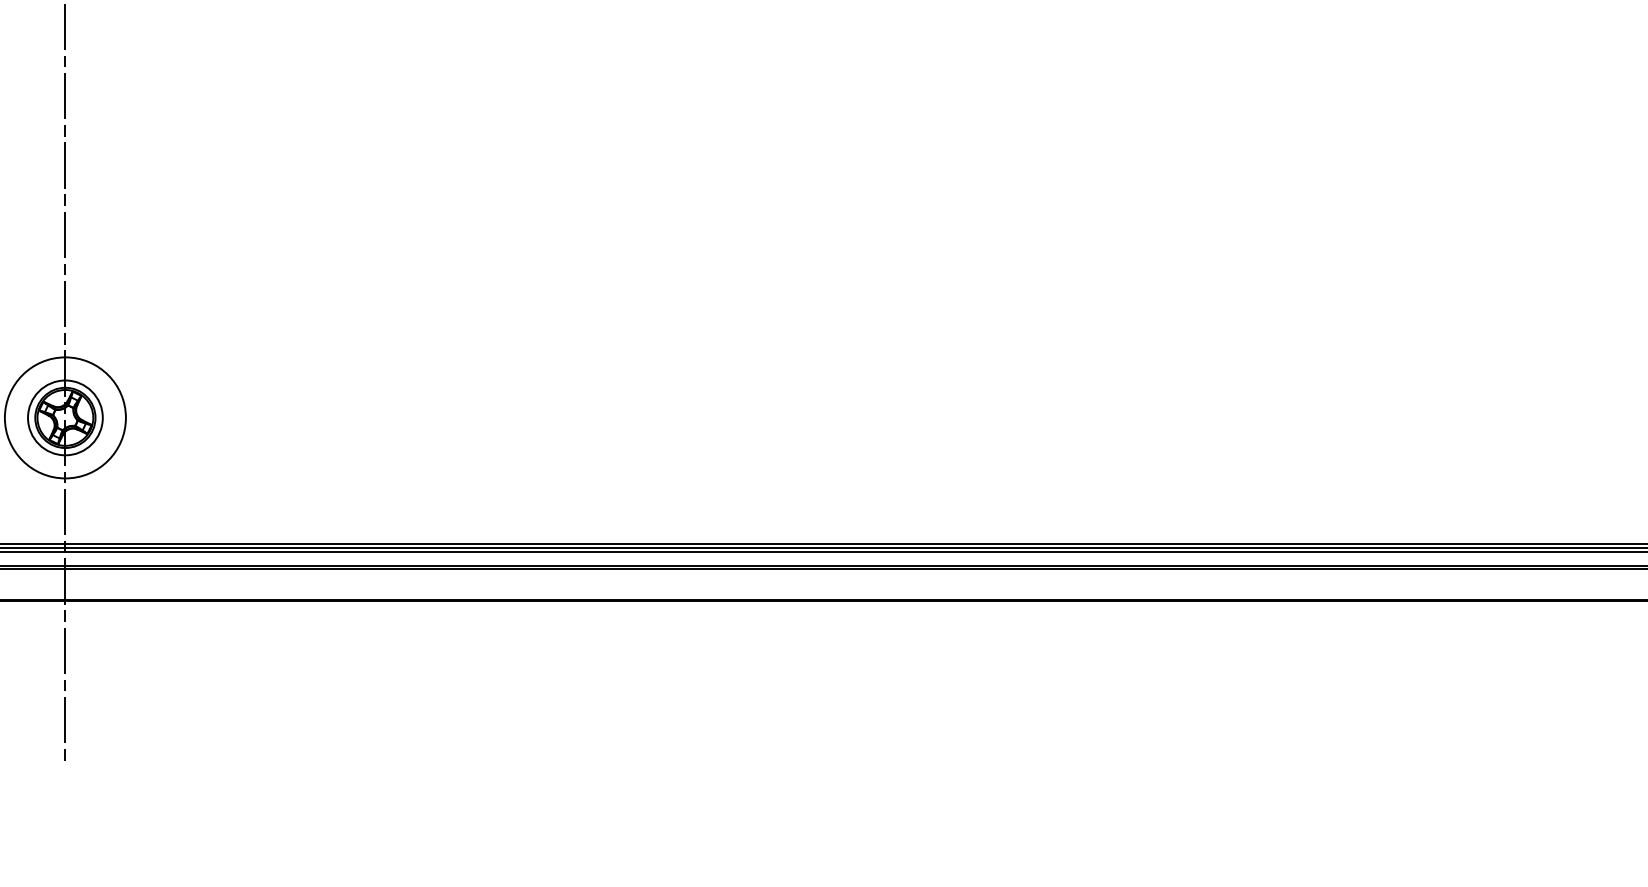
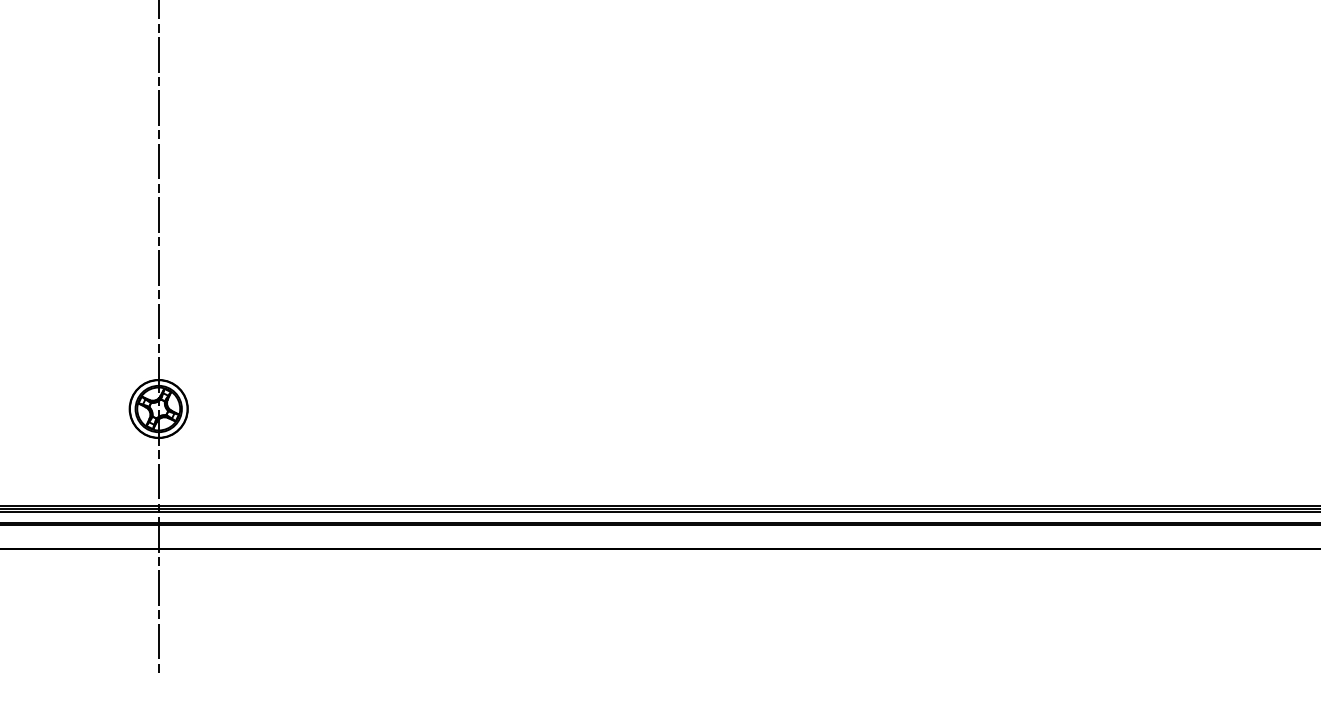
circle: (65, 417) -> (158, 408), size x0.62

